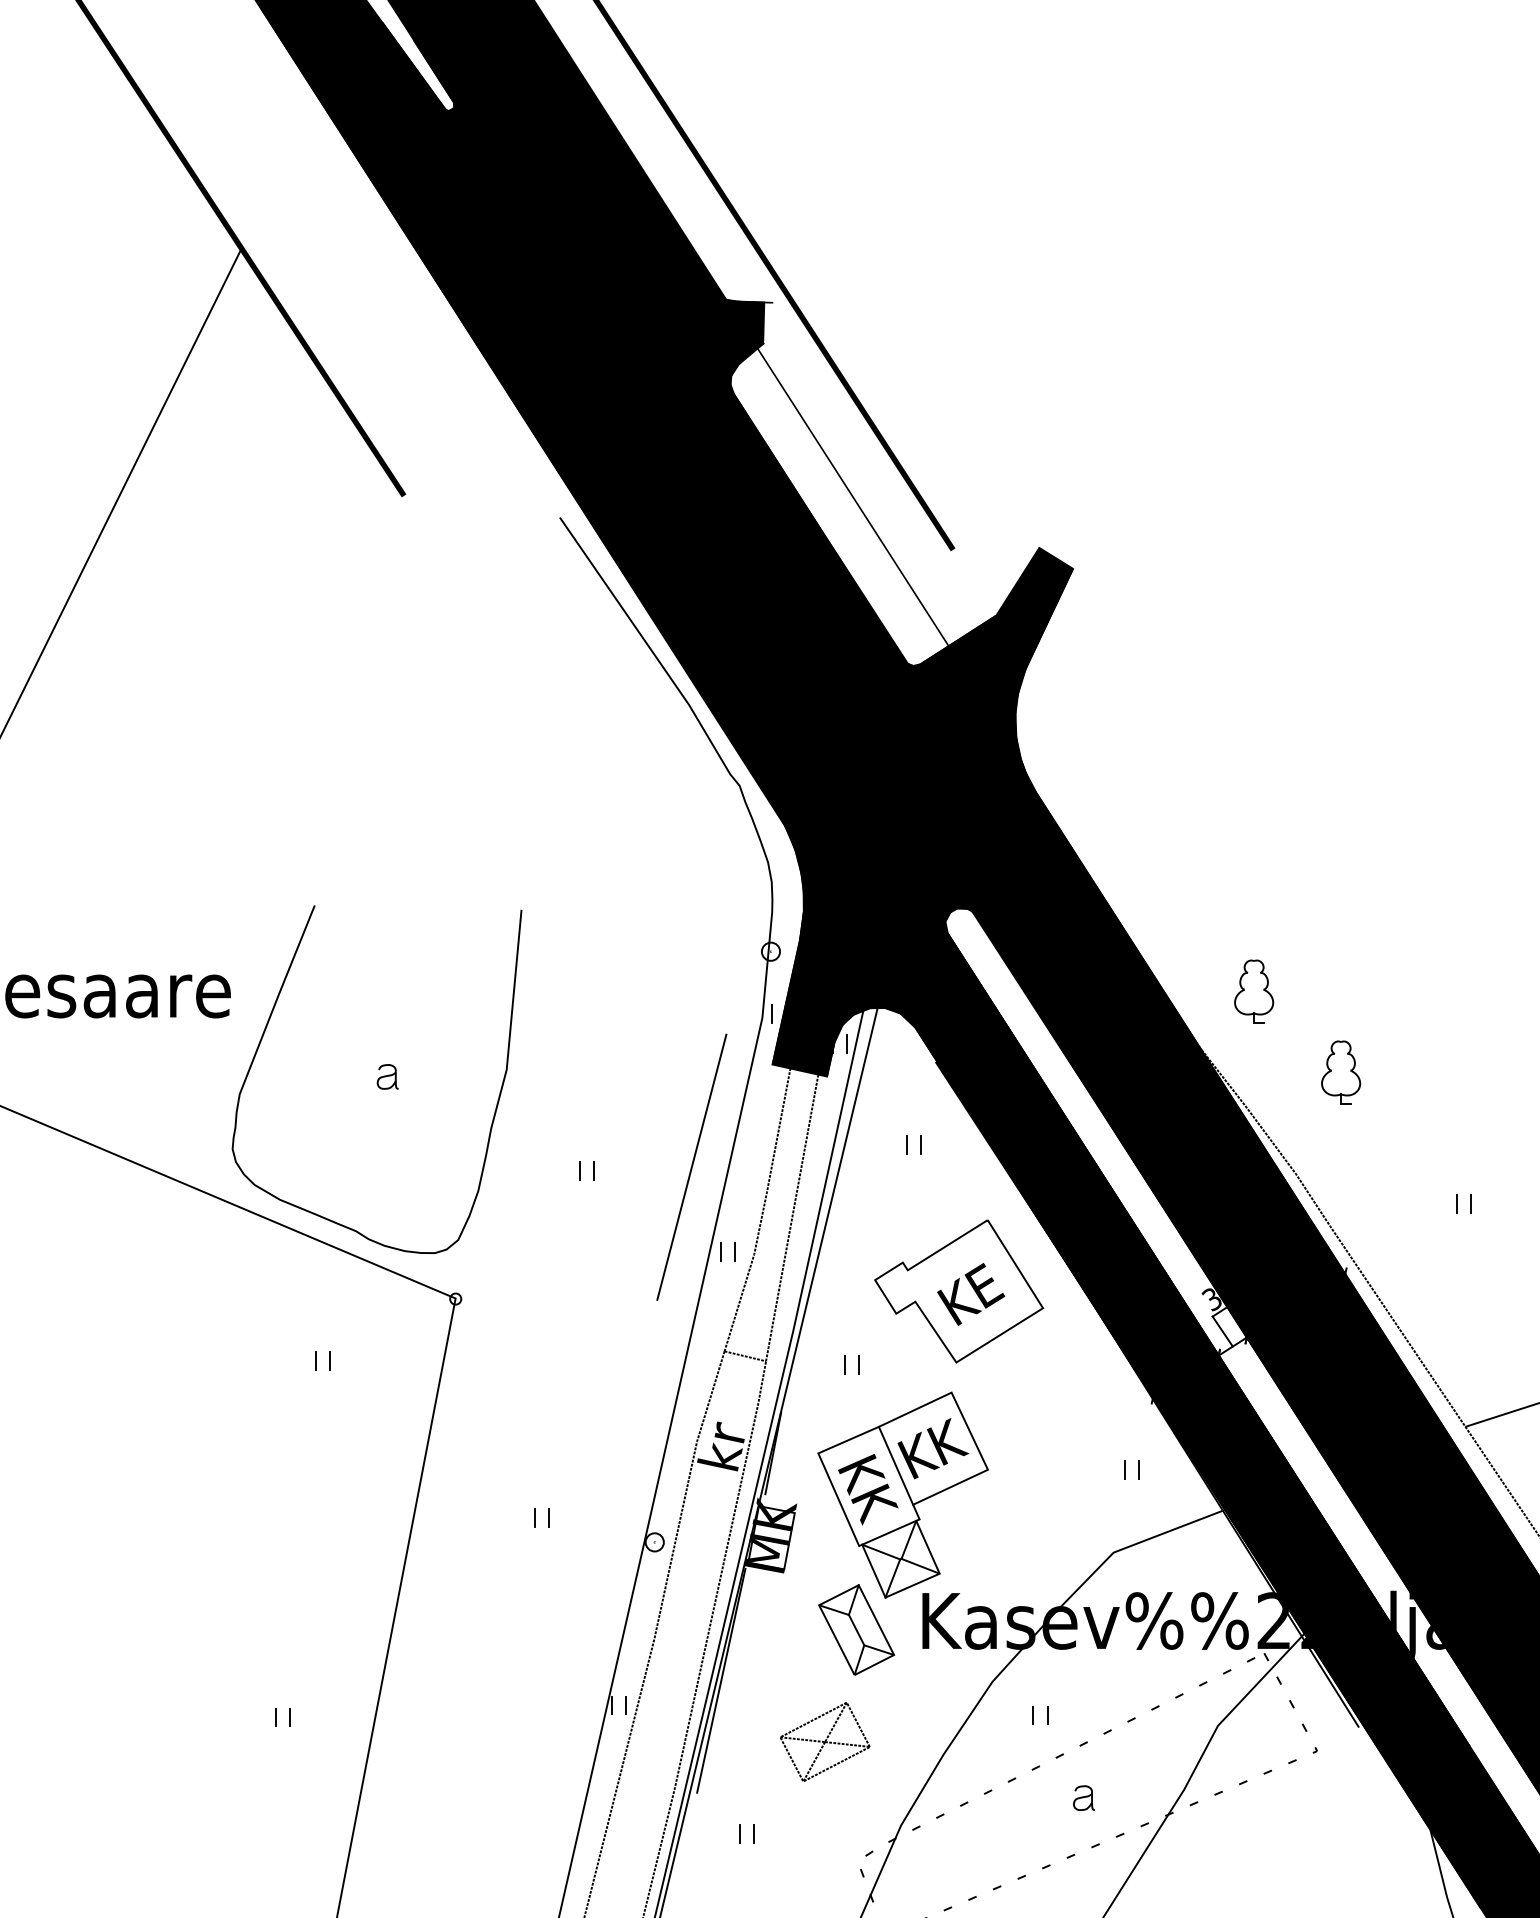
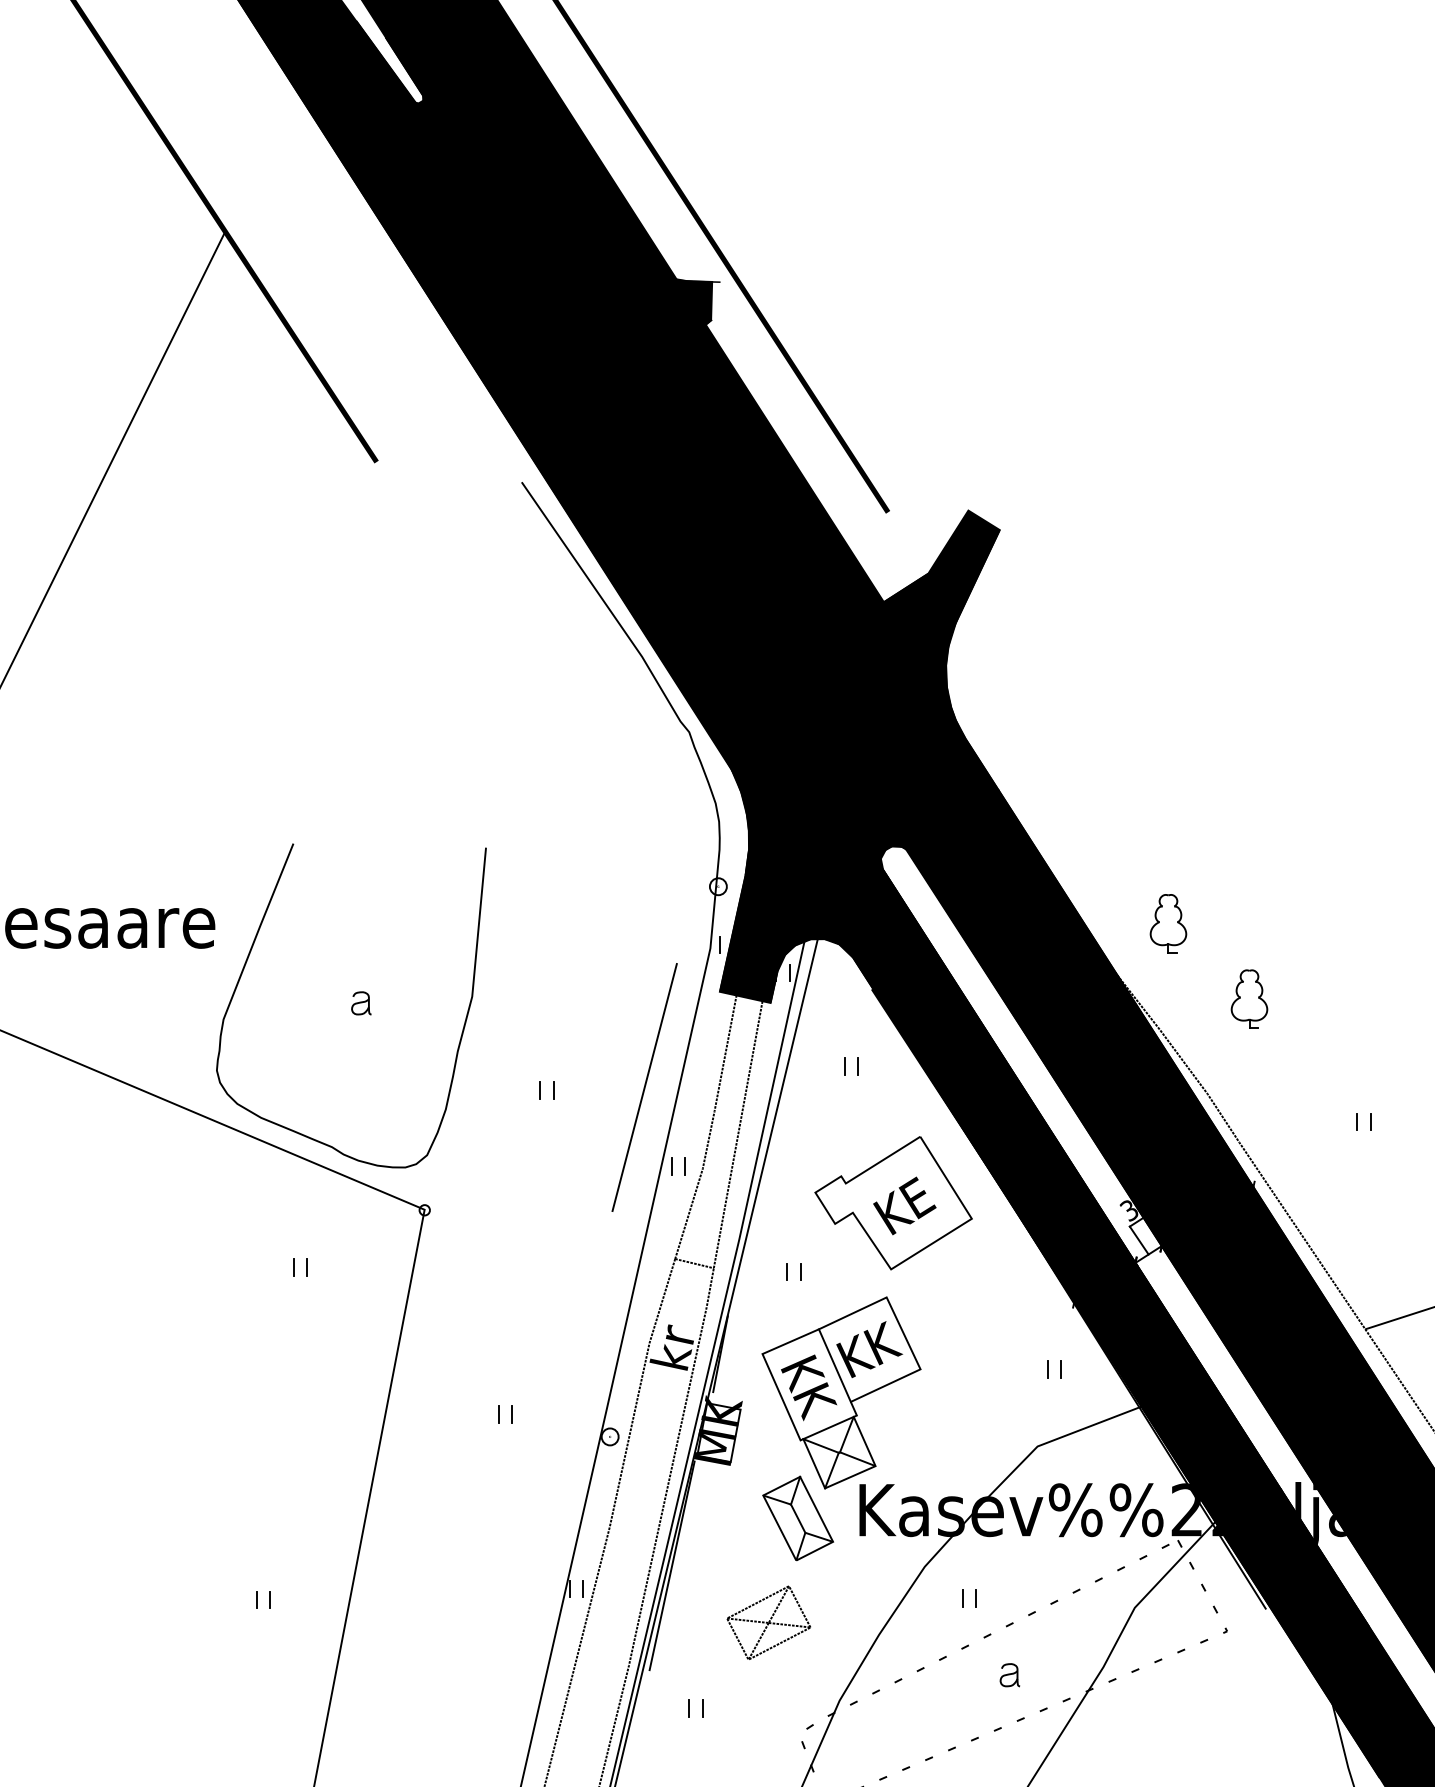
fill: (839, 507) -> (782, 472), added

